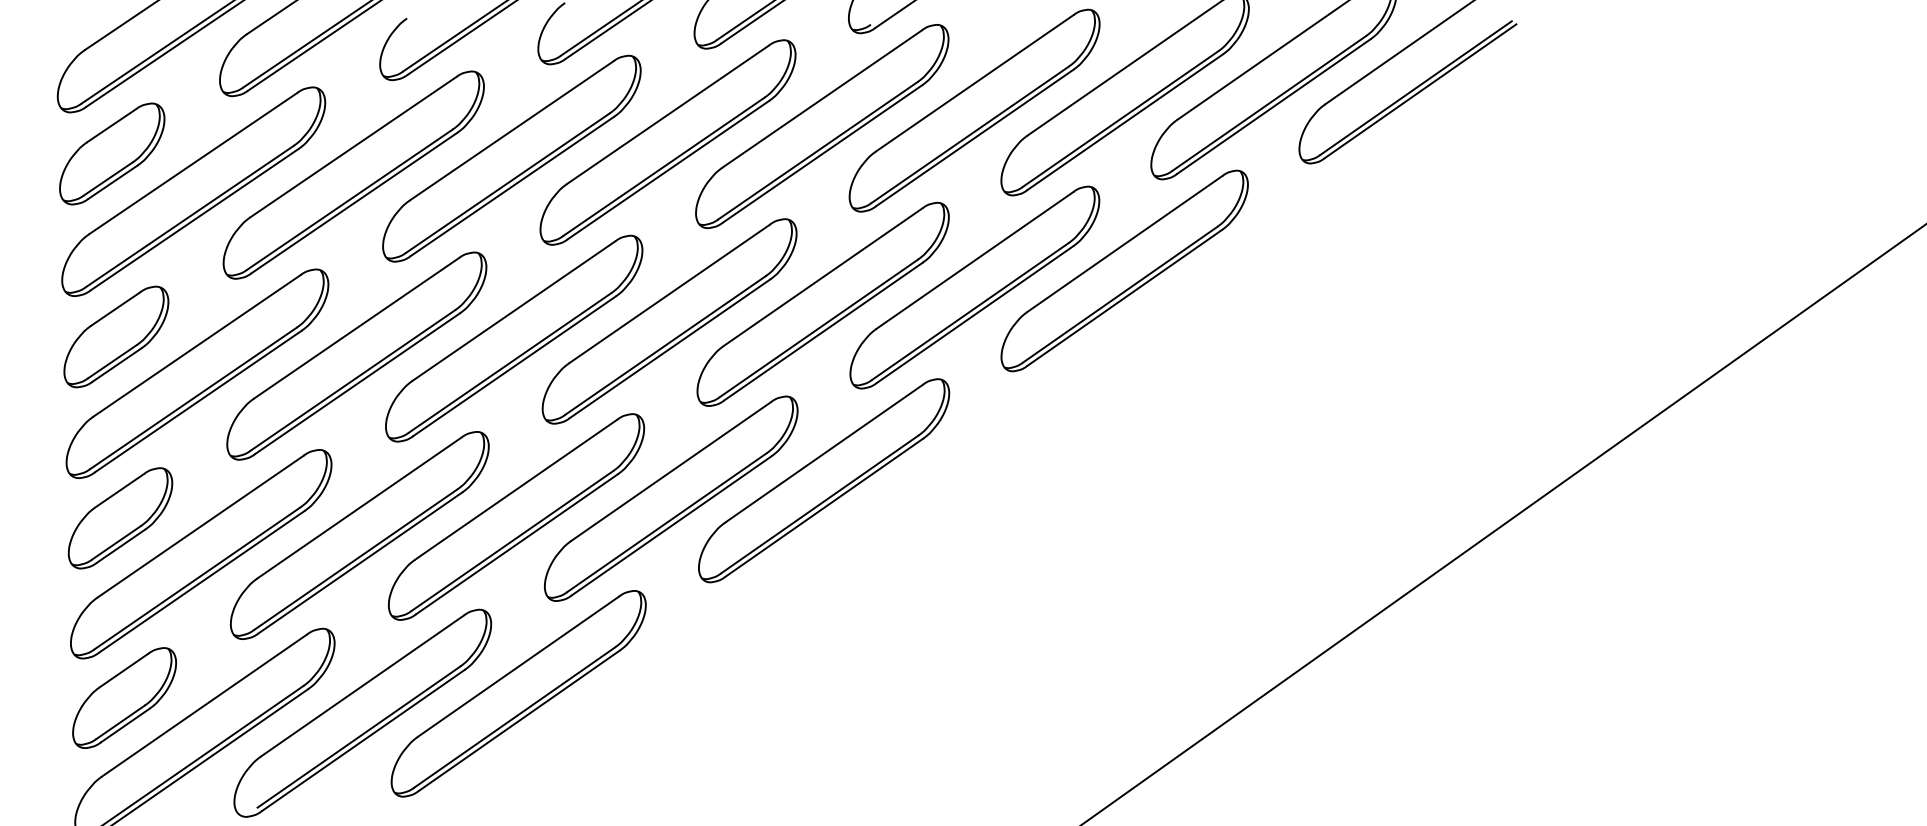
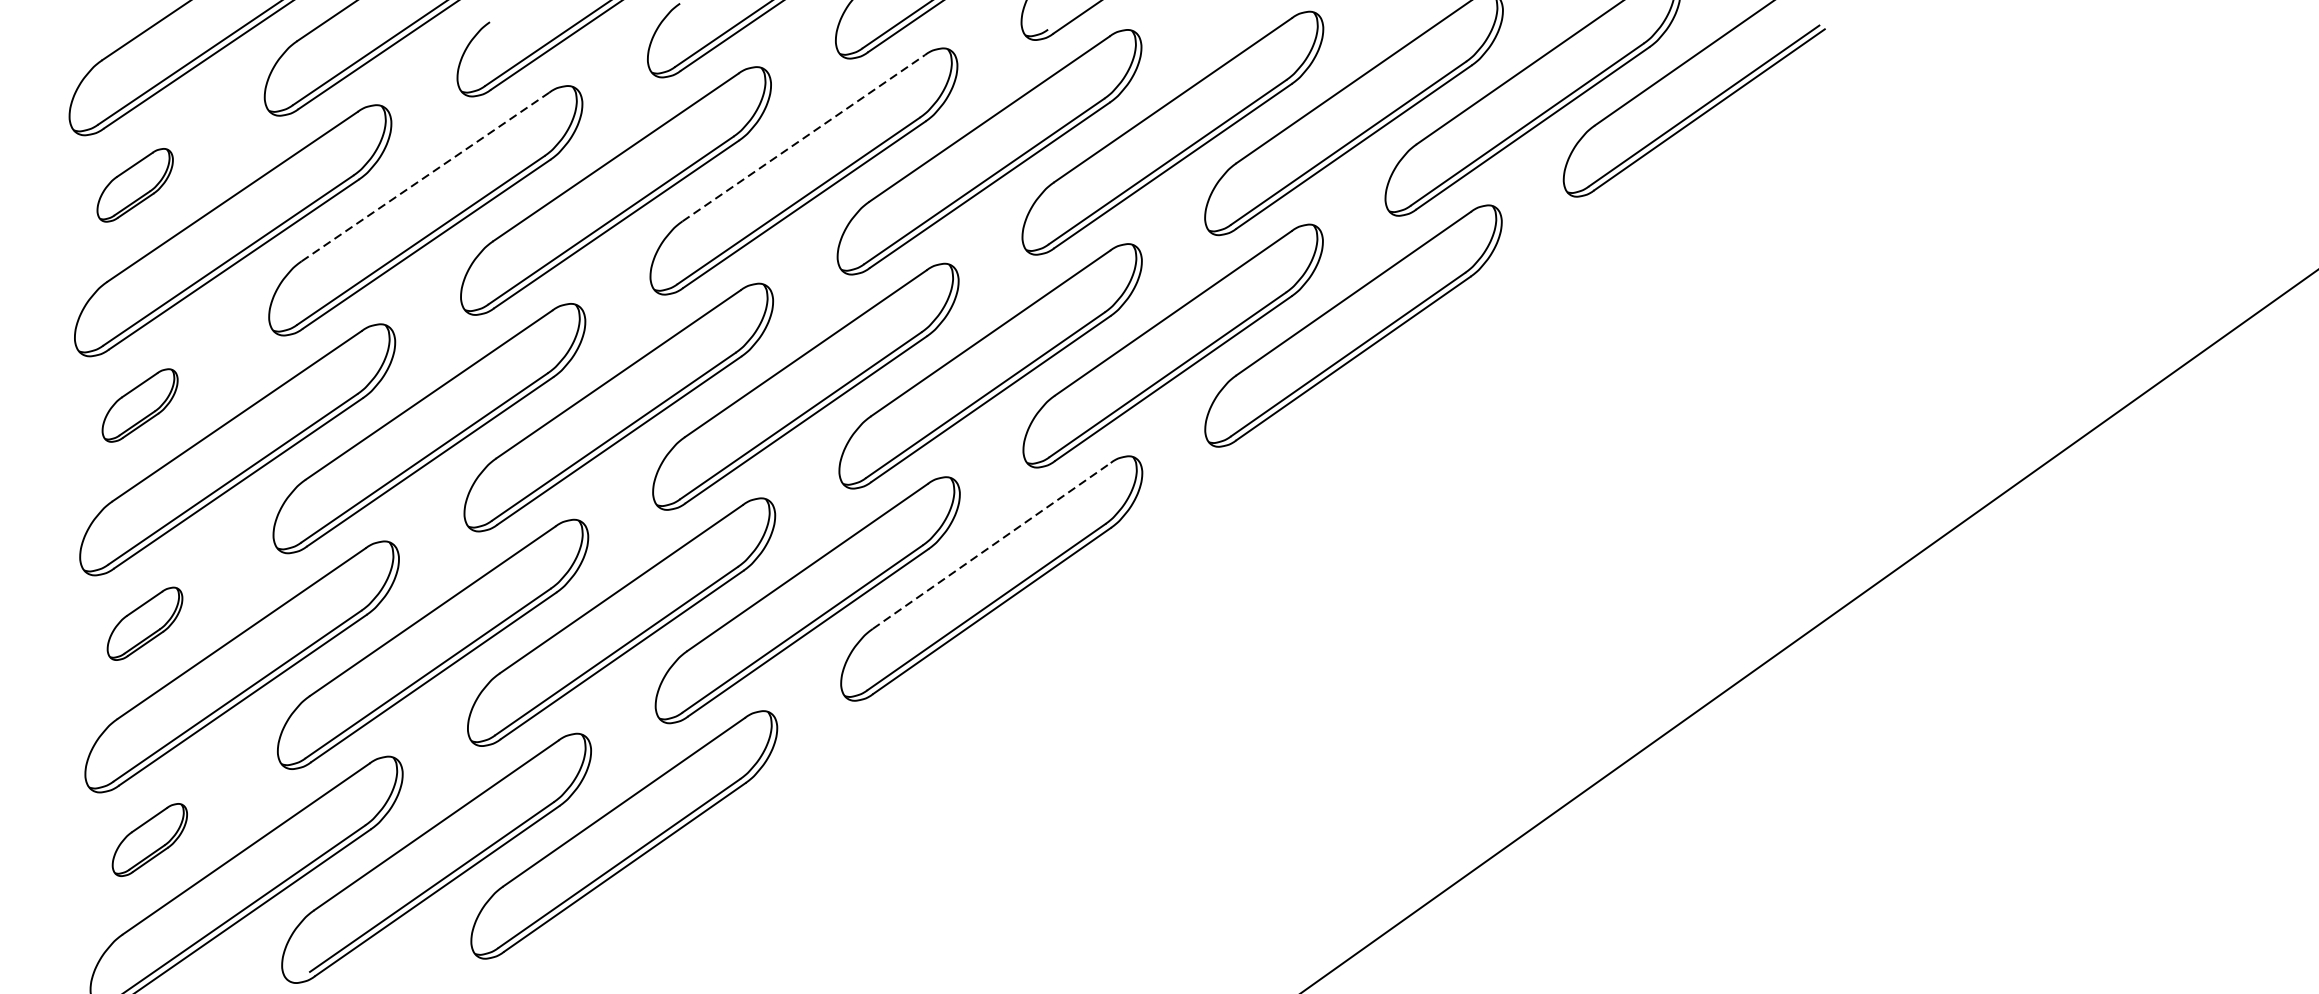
line: (668, 114) -> (804, 137), solid -> dashed
line: (353, 146) -> (425, 176), solid -> dashed
part: (112, 153) -> (135, 184), size x0.6
part: (116, 336) -> (140, 404), size x0.6
line: (824, 453) -> (992, 545), solid -> dashed
part: (120, 518) -> (145, 623), size x0.6
part: (124, 697) -> (149, 839), size x0.6

